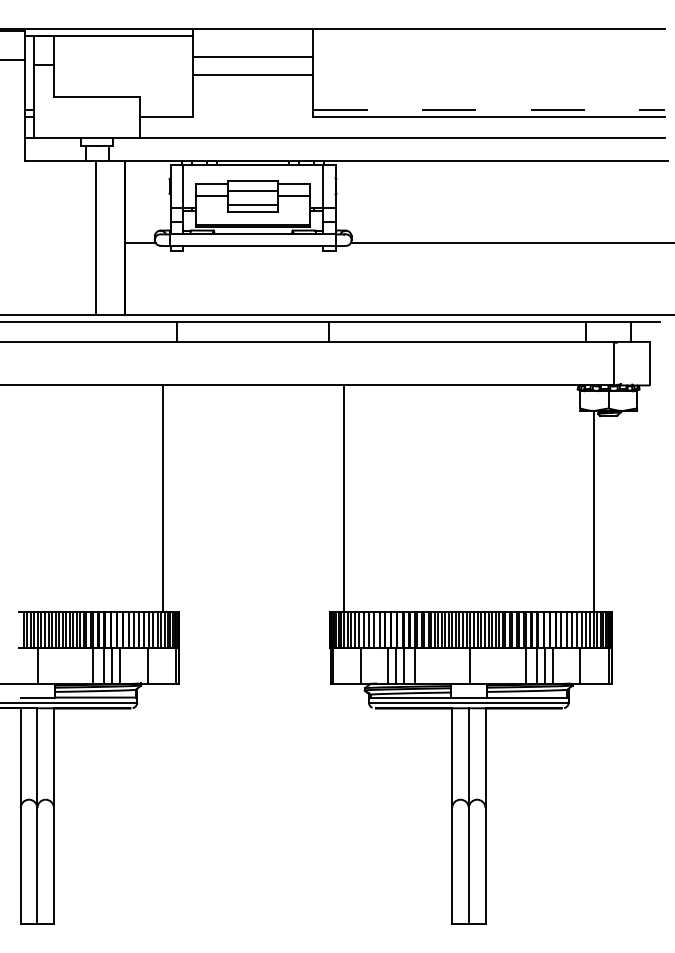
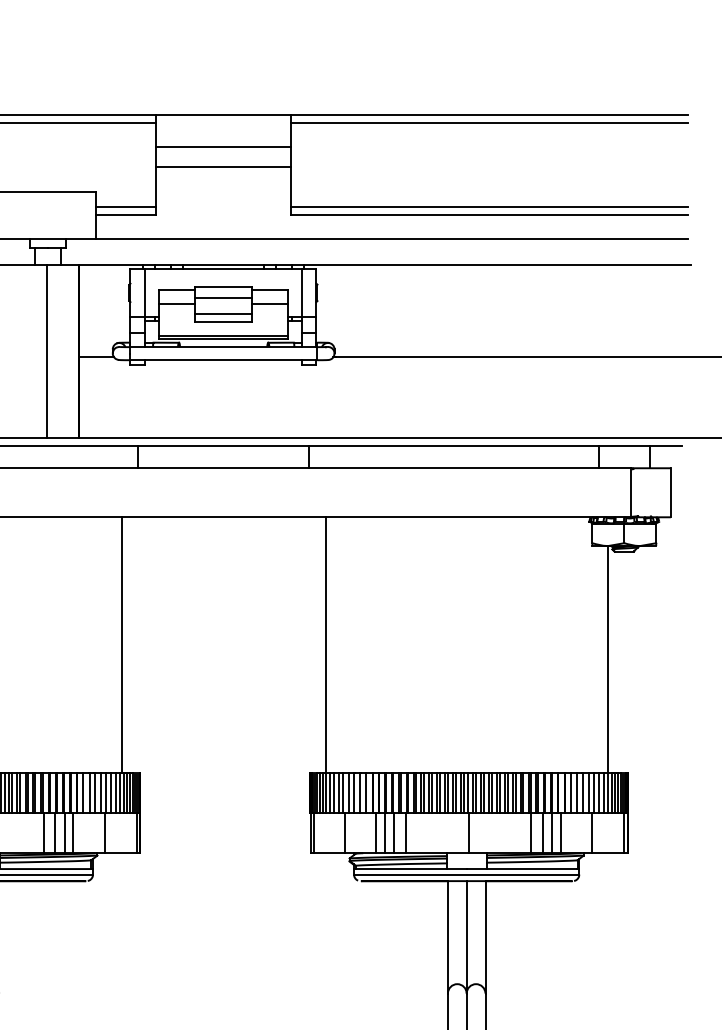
line: (488, 35) -> (488, 122), added
line: (165, 109) -> (124, 206), added
line: (489, 109) -> (489, 206), dashed -> solid

